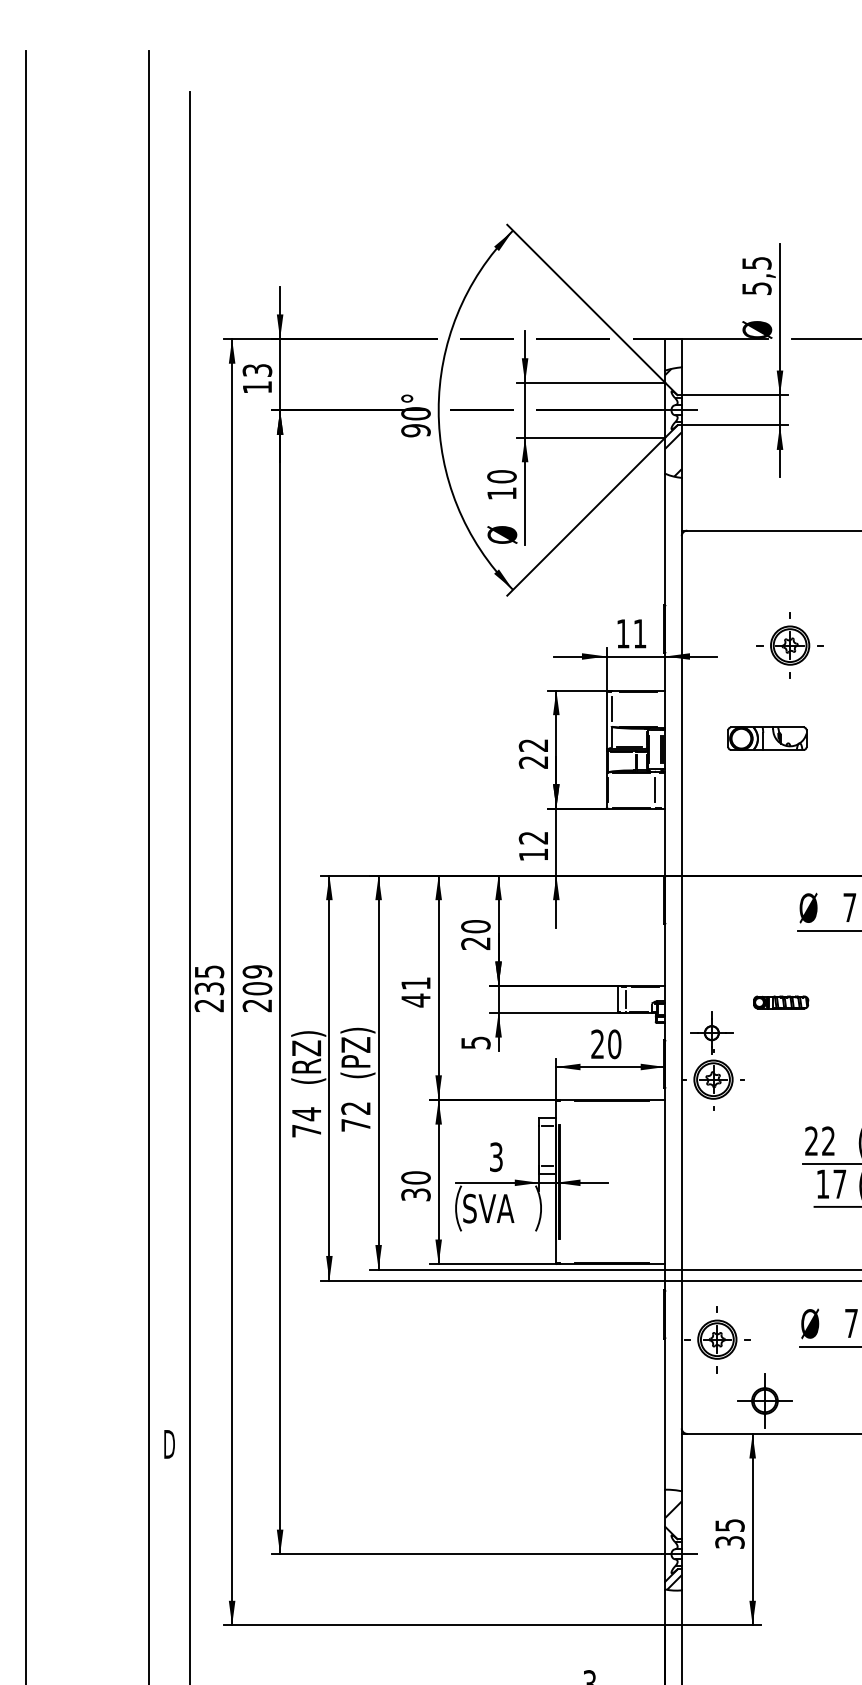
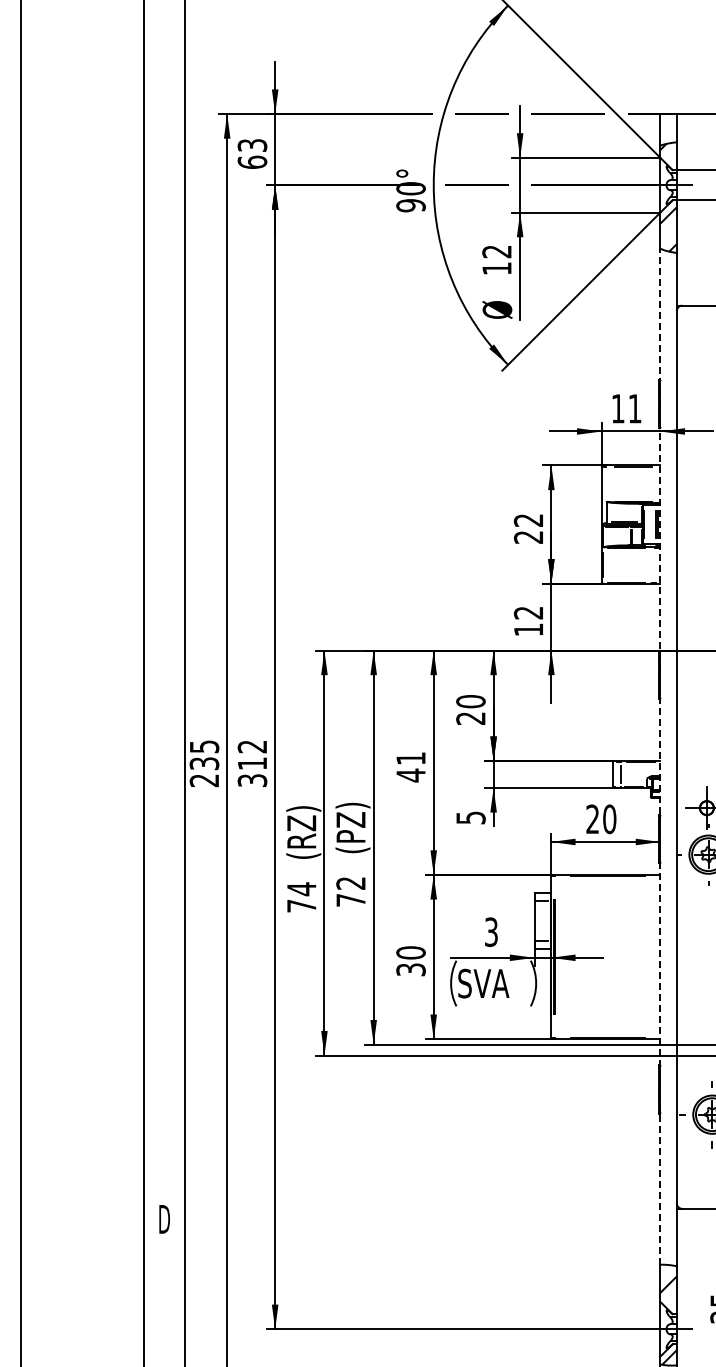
text: (257, 386) -> (252, 161), 13 -> 63
text: (501, 476) -> (496, 251), 10 -> 12
line: (611, 708) -> (606, 483), removed
line: (655, 789) -> (650, 564), removed
line: (665, 981) -> (660, 756), solid -> dashed
text: (257, 988) -> (252, 763), 209 -> 312

